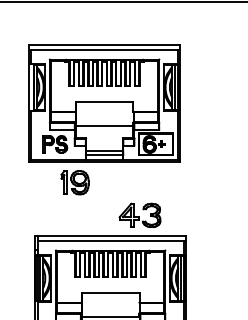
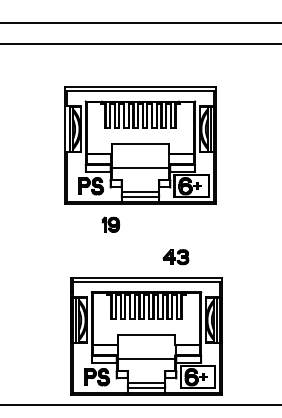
part: (74, 182) -> (110, 224), size x0.6
part: (139, 214) -> (175, 256), size x0.6

